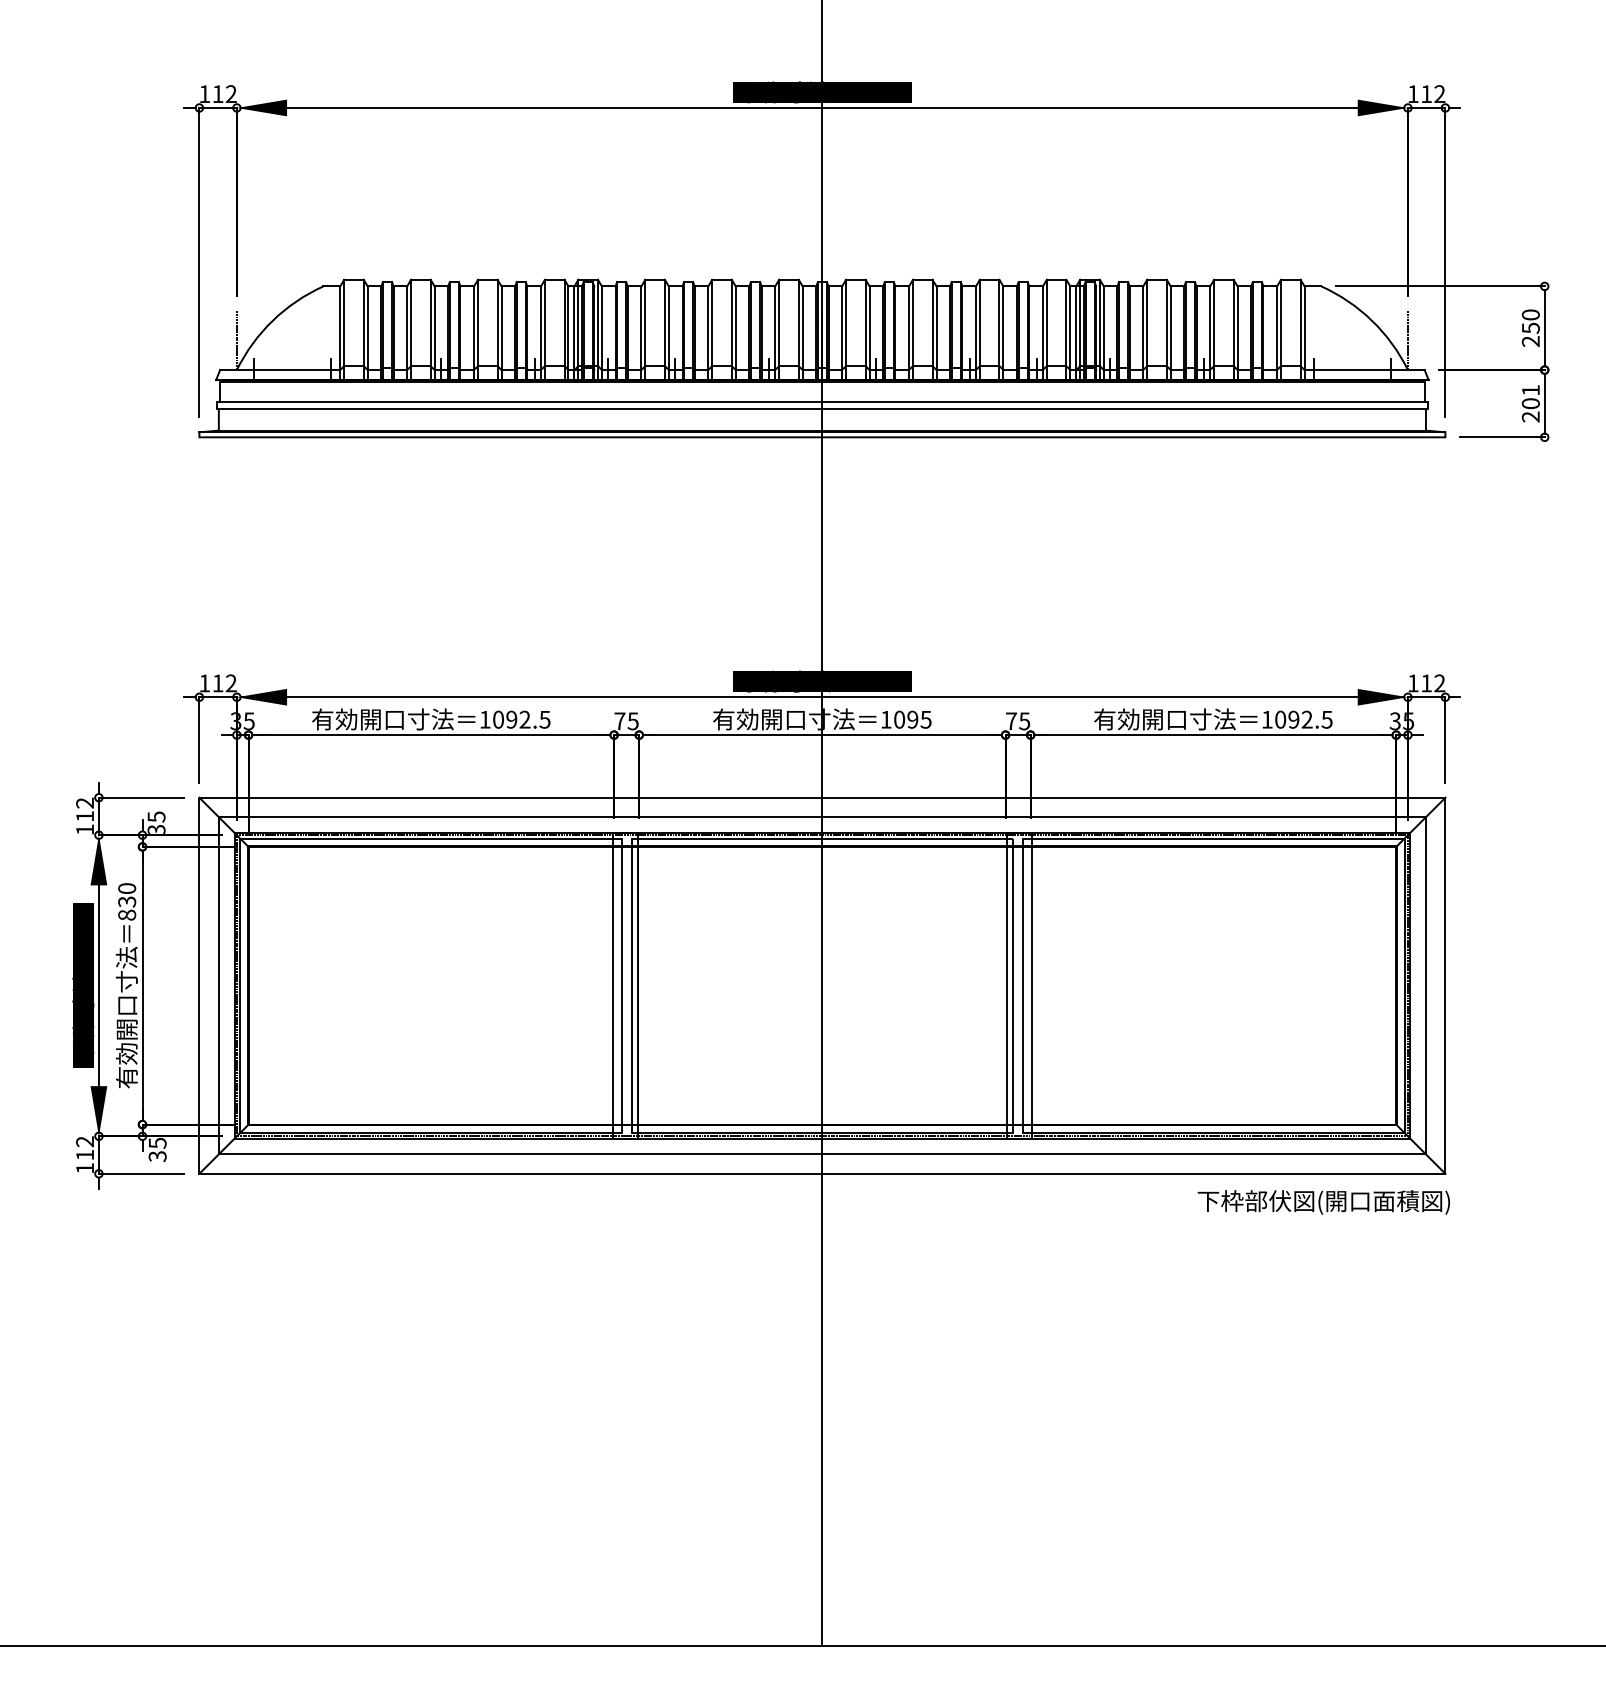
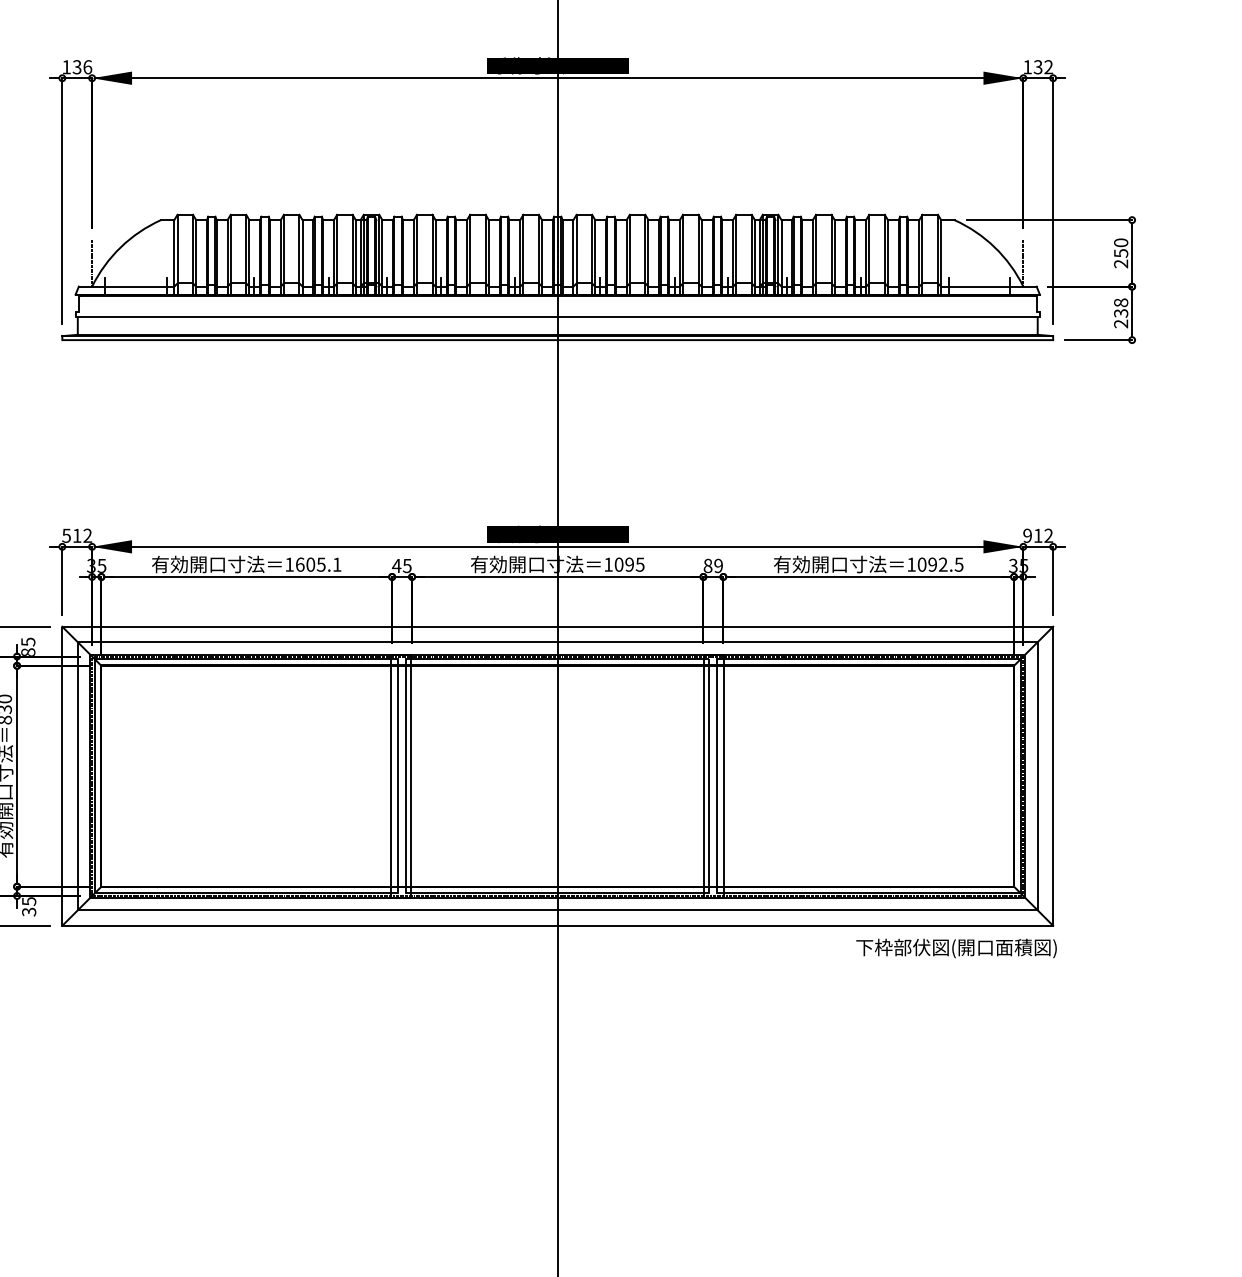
text: (224, 94) -> (82, 67), 112 -> 136
text: (1426, 94) -> (1038, 67), 112 -> 132
text: (1530, 396) -> (1120, 307), 201 -> 238
line: (821, 402) -> (557, 312), removed
text: (204, 683) -> (66, 535), 112 -> 512
text: (1412, 683) -> (1026, 535), 112 -> 912
text: (521, 719) -> (318, 564), 1092.5 -> 1605.1
text: (619, 721) -> (396, 566), 75 -> 45
text: (1018, 721) -> (713, 566), 75 -> 89
text: (156, 828) -> (28, 651), 35 -> 85

